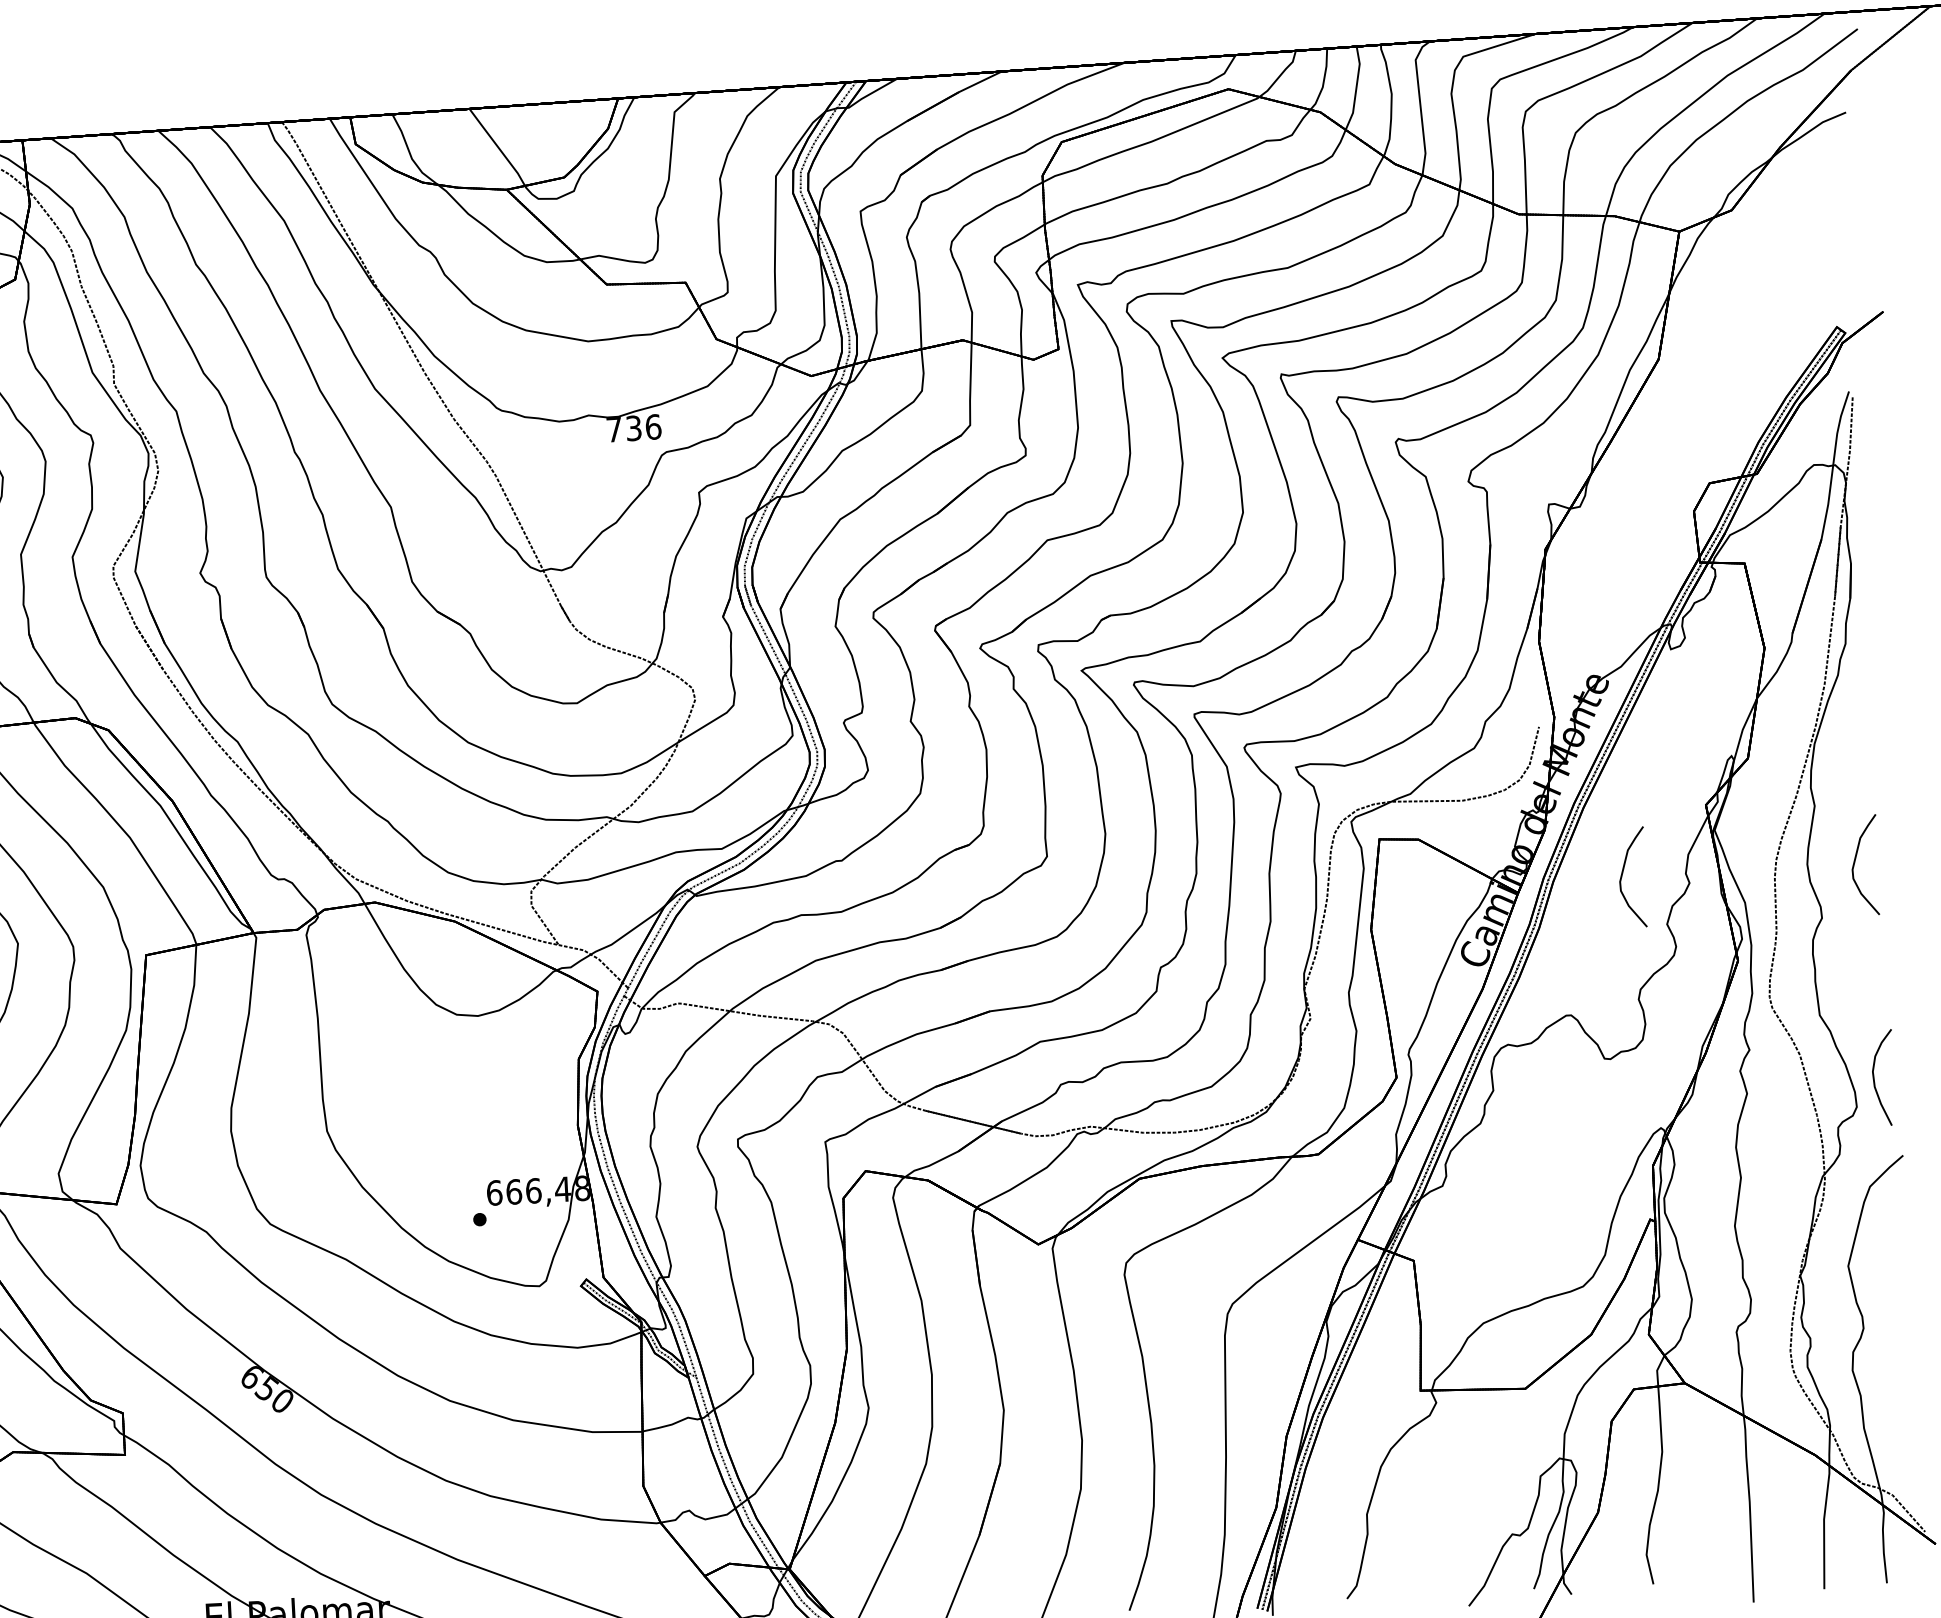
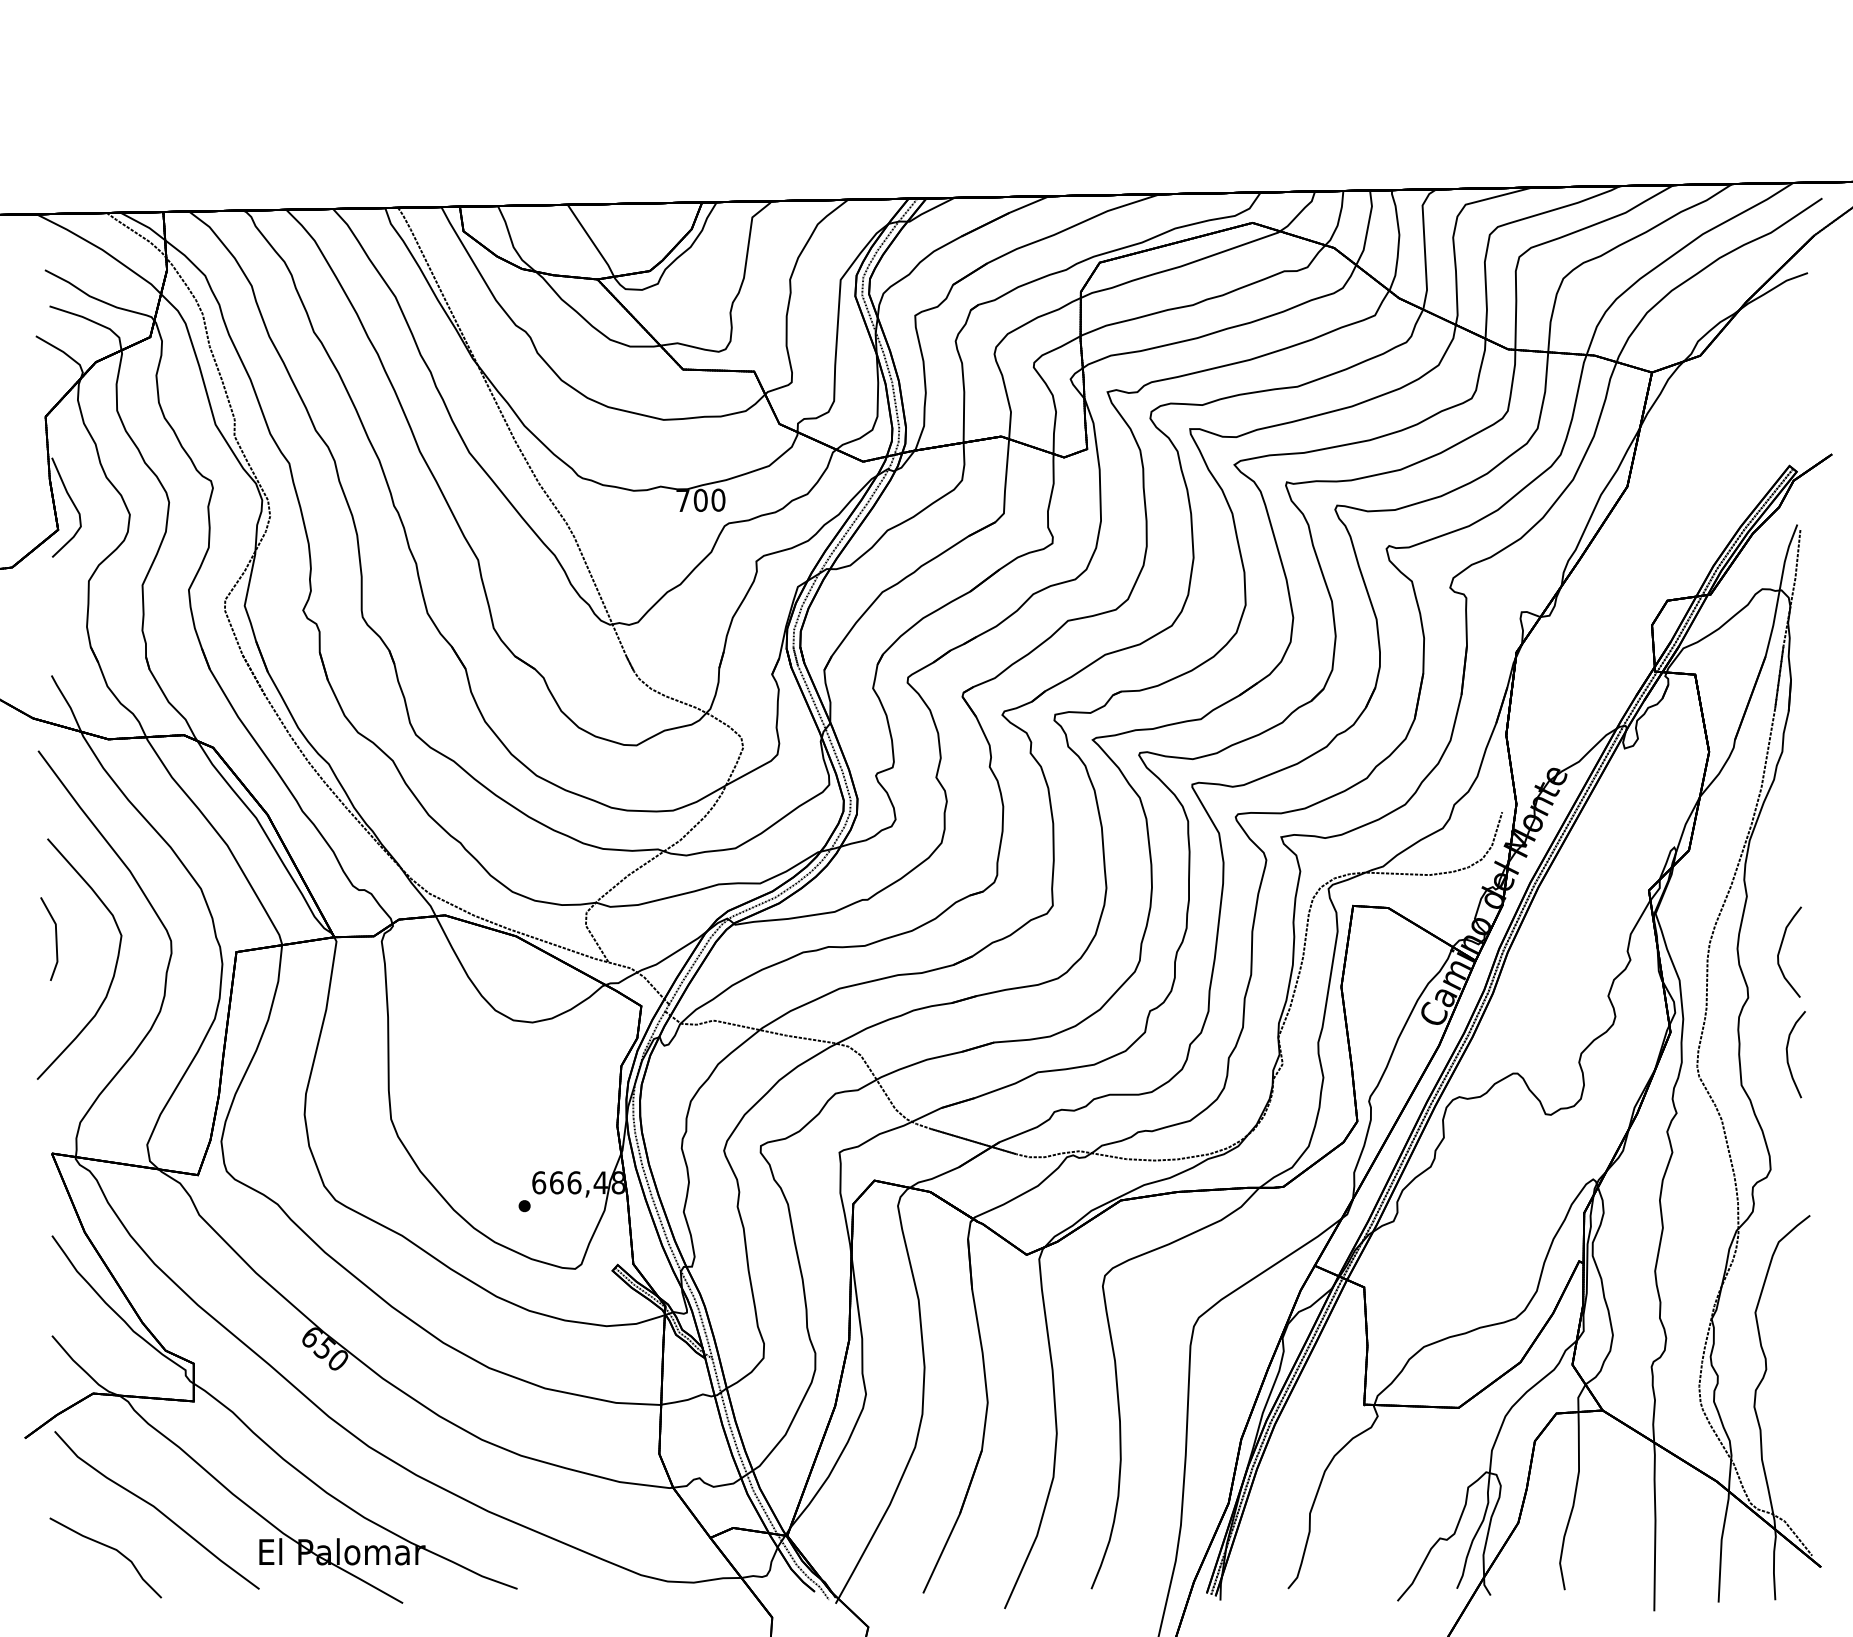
text: (643, 427) -> (709, 500), 736 -> 700
curve: (1623, 873) -> (1571, 948), removed
curve: (1875, 1078) -> (1788, 1054), moved

